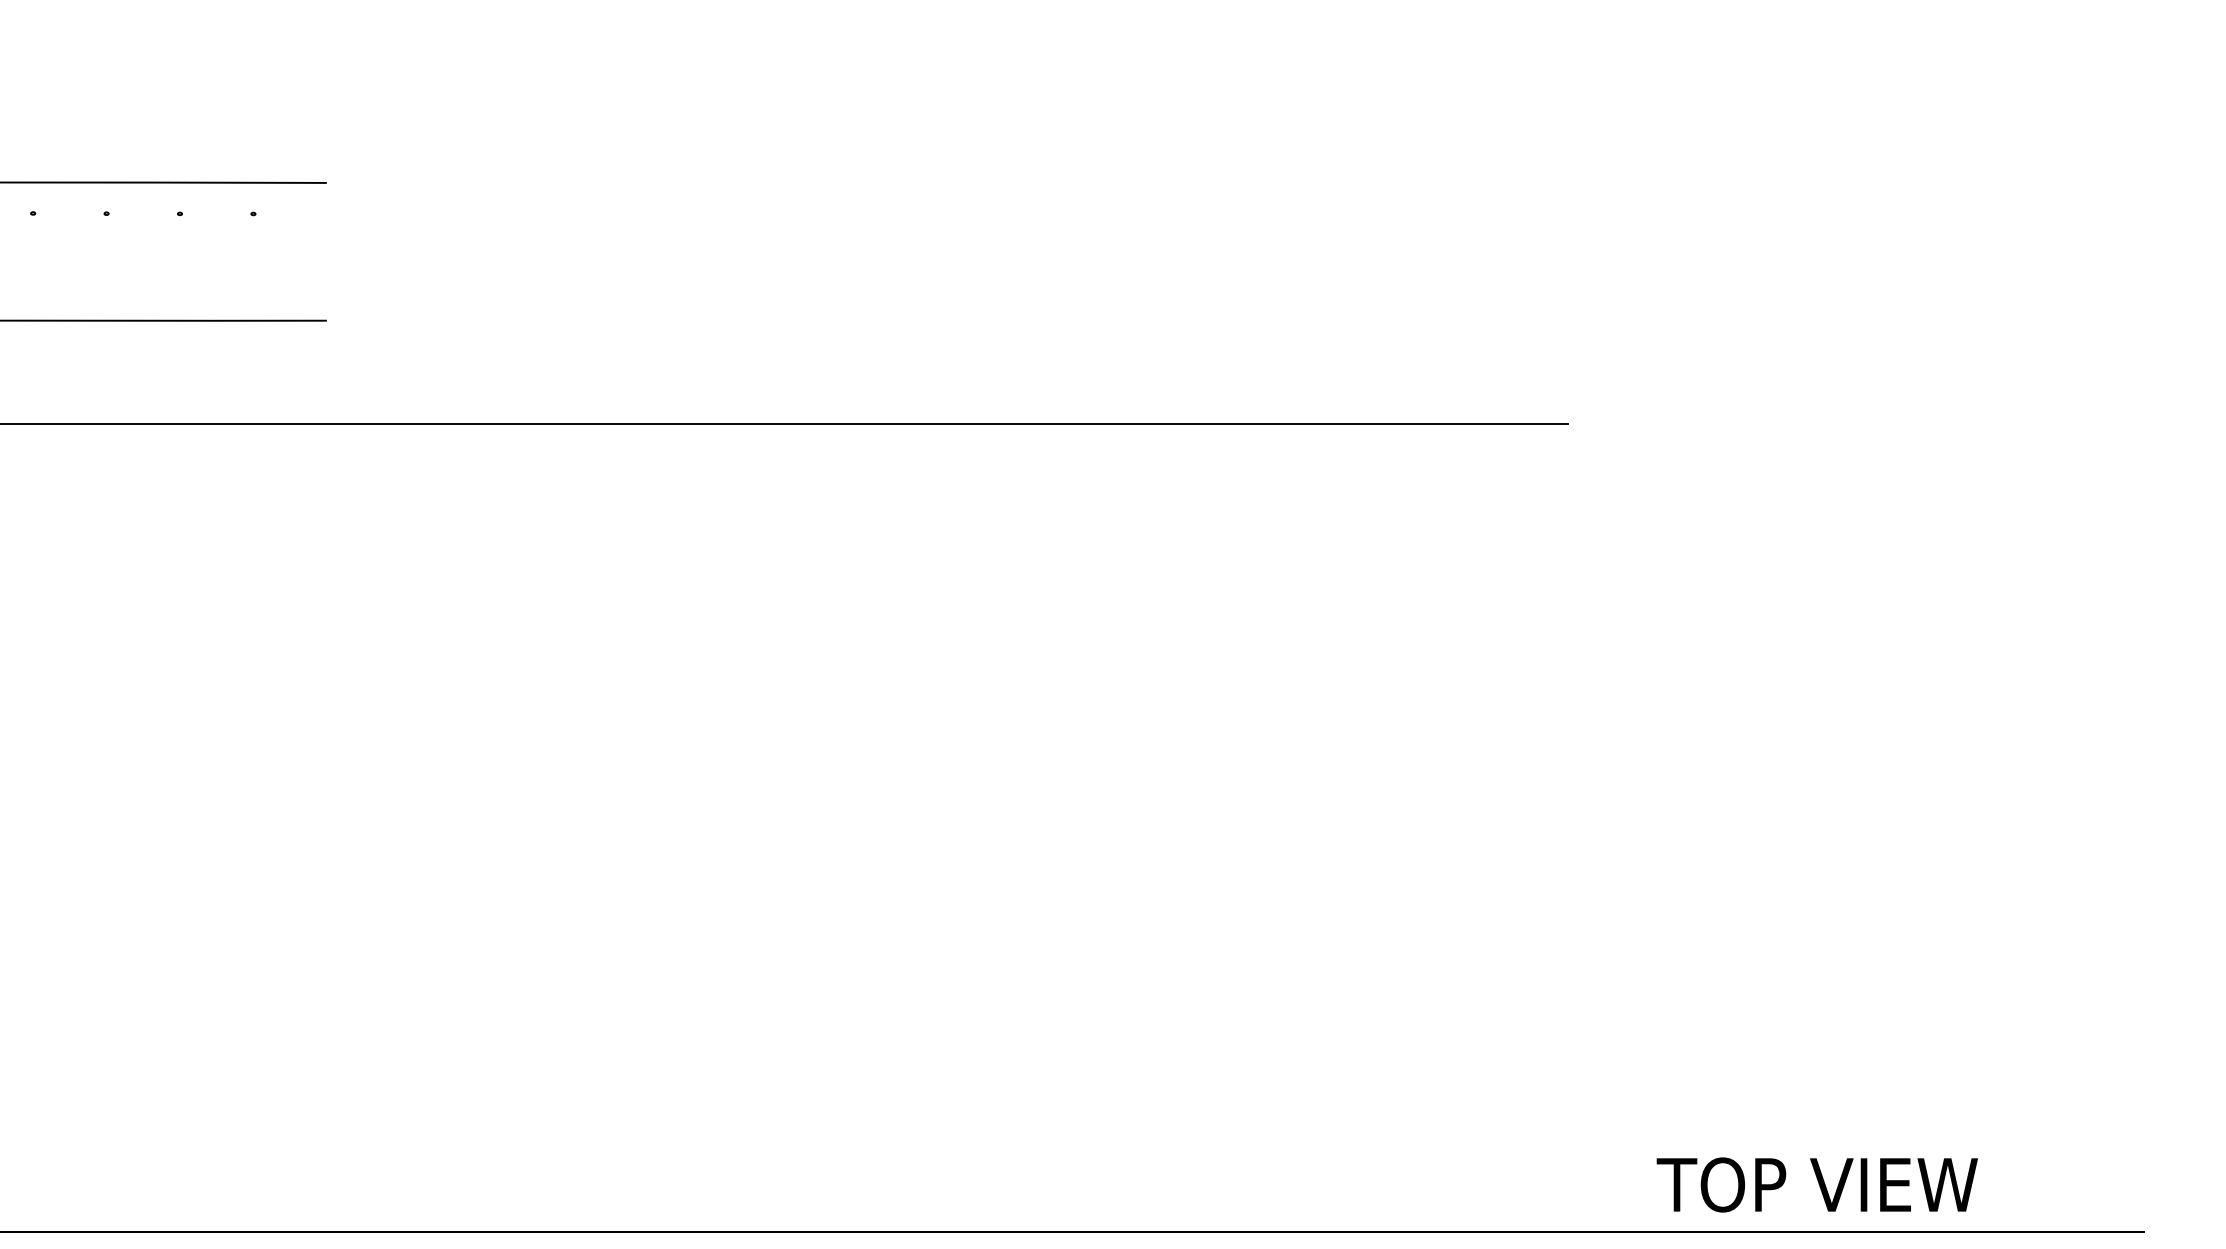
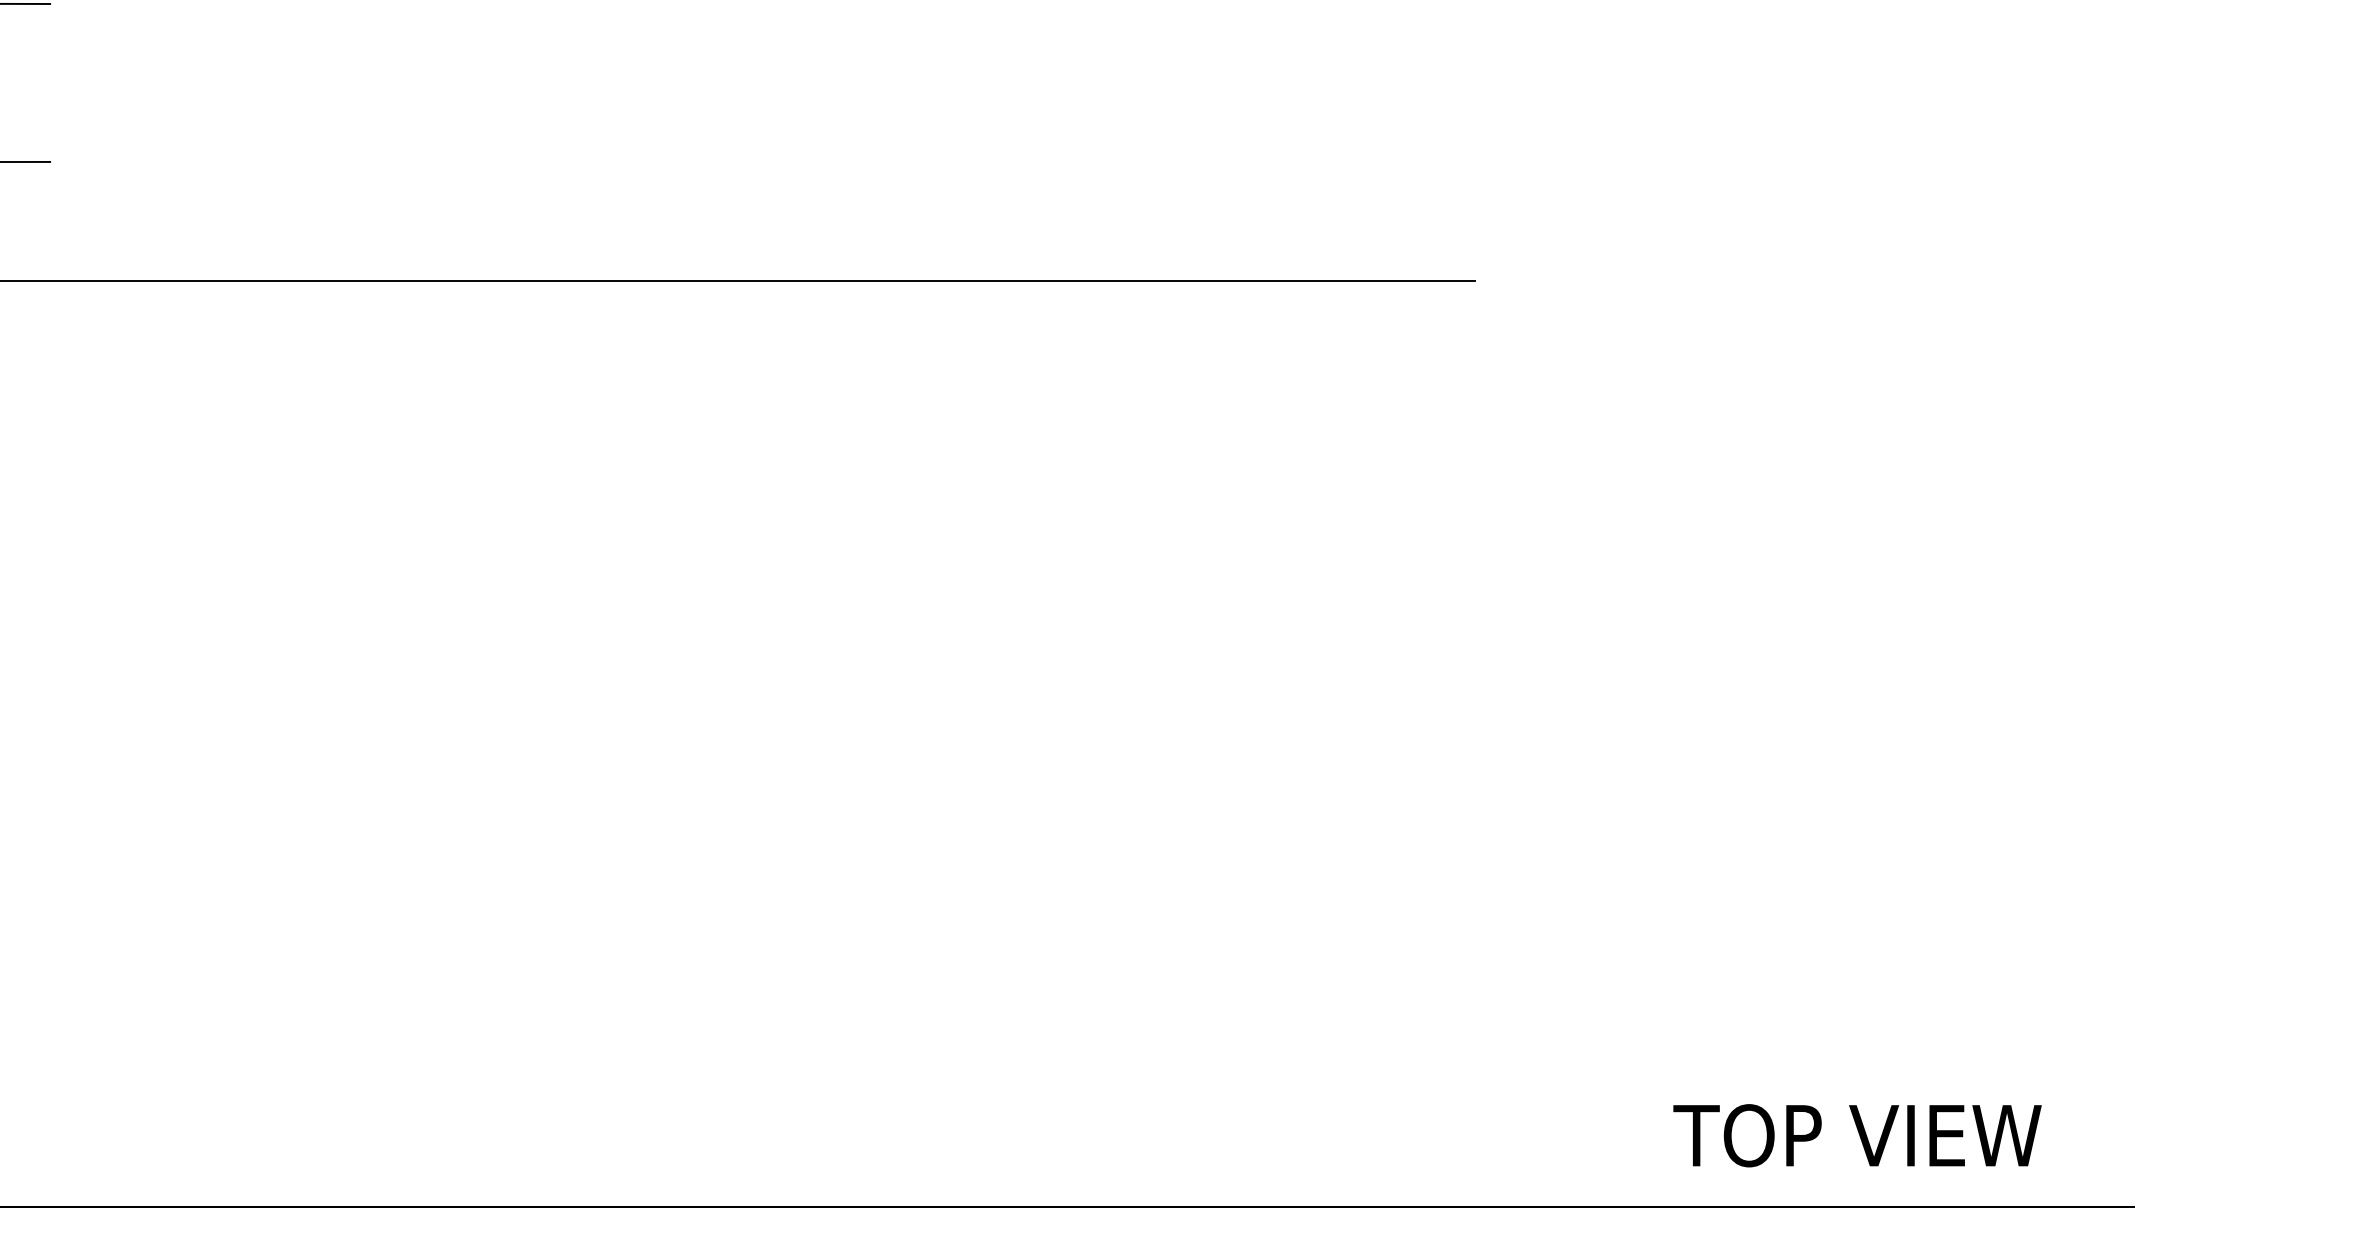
text: (1816, 1184) -> (1856, 1135), moved

